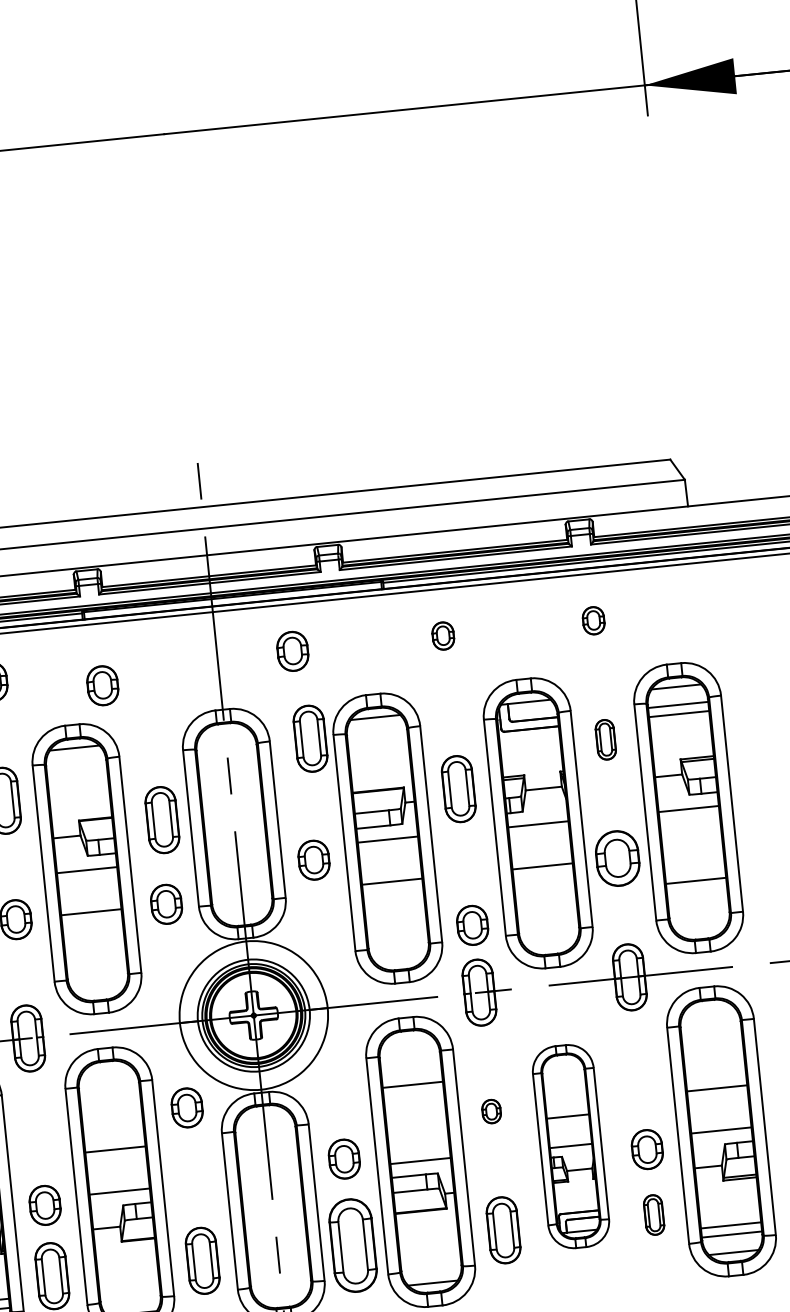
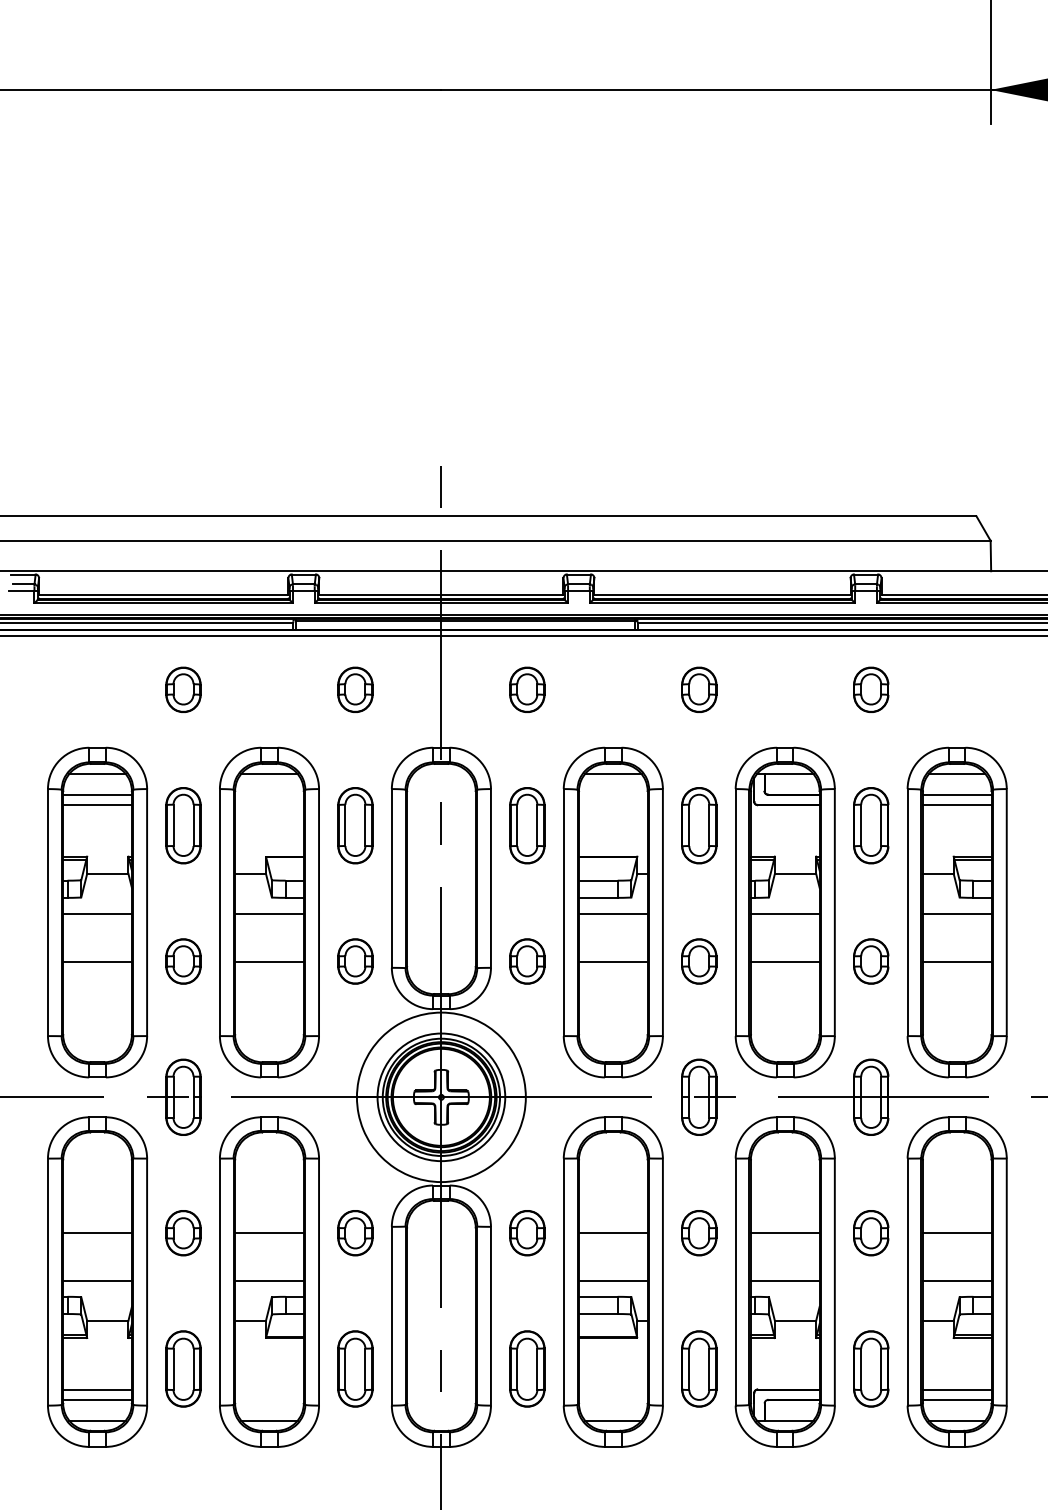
part: (593, 620) -> (871, 689), size x1.43
part: (443, 635) -> (699, 689), size x1.43
part: (102, 685) -> (355, 689), moved
part: (310, 738) -> (527, 825), moved
part: (605, 739) -> (871, 825), size x1.67
part: (458, 788) -> (699, 825), moved
part: (162, 819) -> (355, 825), moved
part: (618, 858) -> (871, 961), size x0.71
part: (314, 860) -> (527, 961), moved
line: (695, 880) -> (956, 961), moved
part: (472, 925) -> (699, 961), moved
line: (412, 1084) -> (612, 1232), moved
part: (187, 1108) -> (355, 1233), moved
part: (491, 1111) -> (699, 1233), size x1.67
part: (570, 1146) -> (784, 1281), size x1.43
part: (647, 1149) -> (871, 1233), moved
part: (344, 1159) -> (527, 1233), moved
part: (45, 1205) -> (183, 1233), moved
part: (654, 1214) -> (871, 1368), size x1.67
part: (353, 1245) -> (527, 1368), size x0.71

